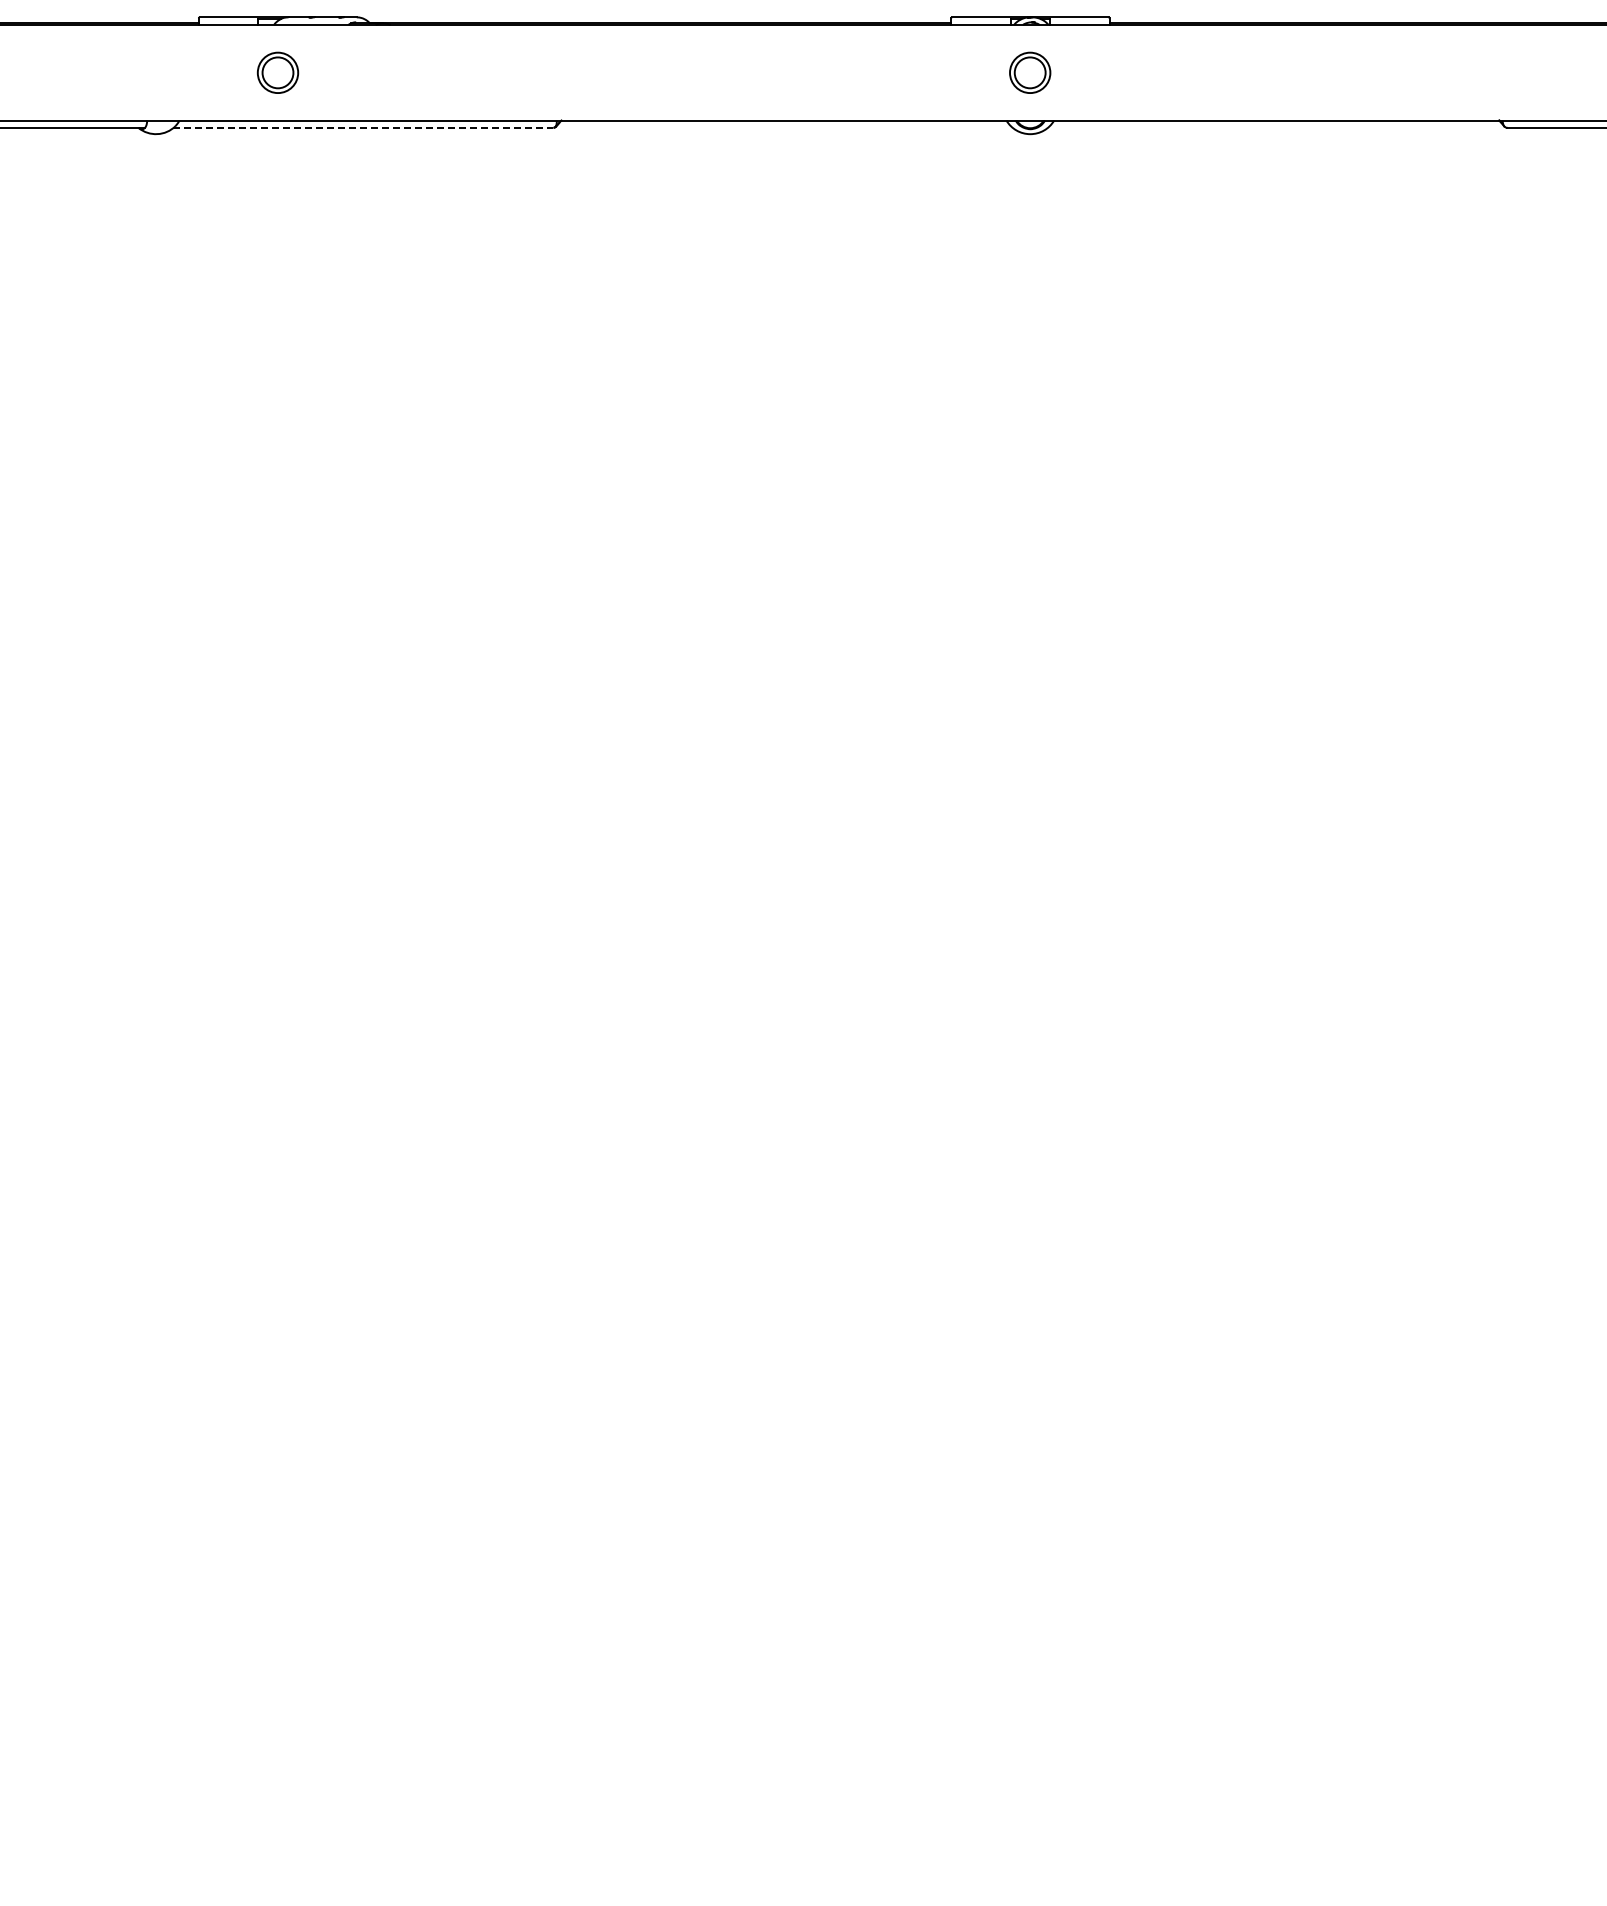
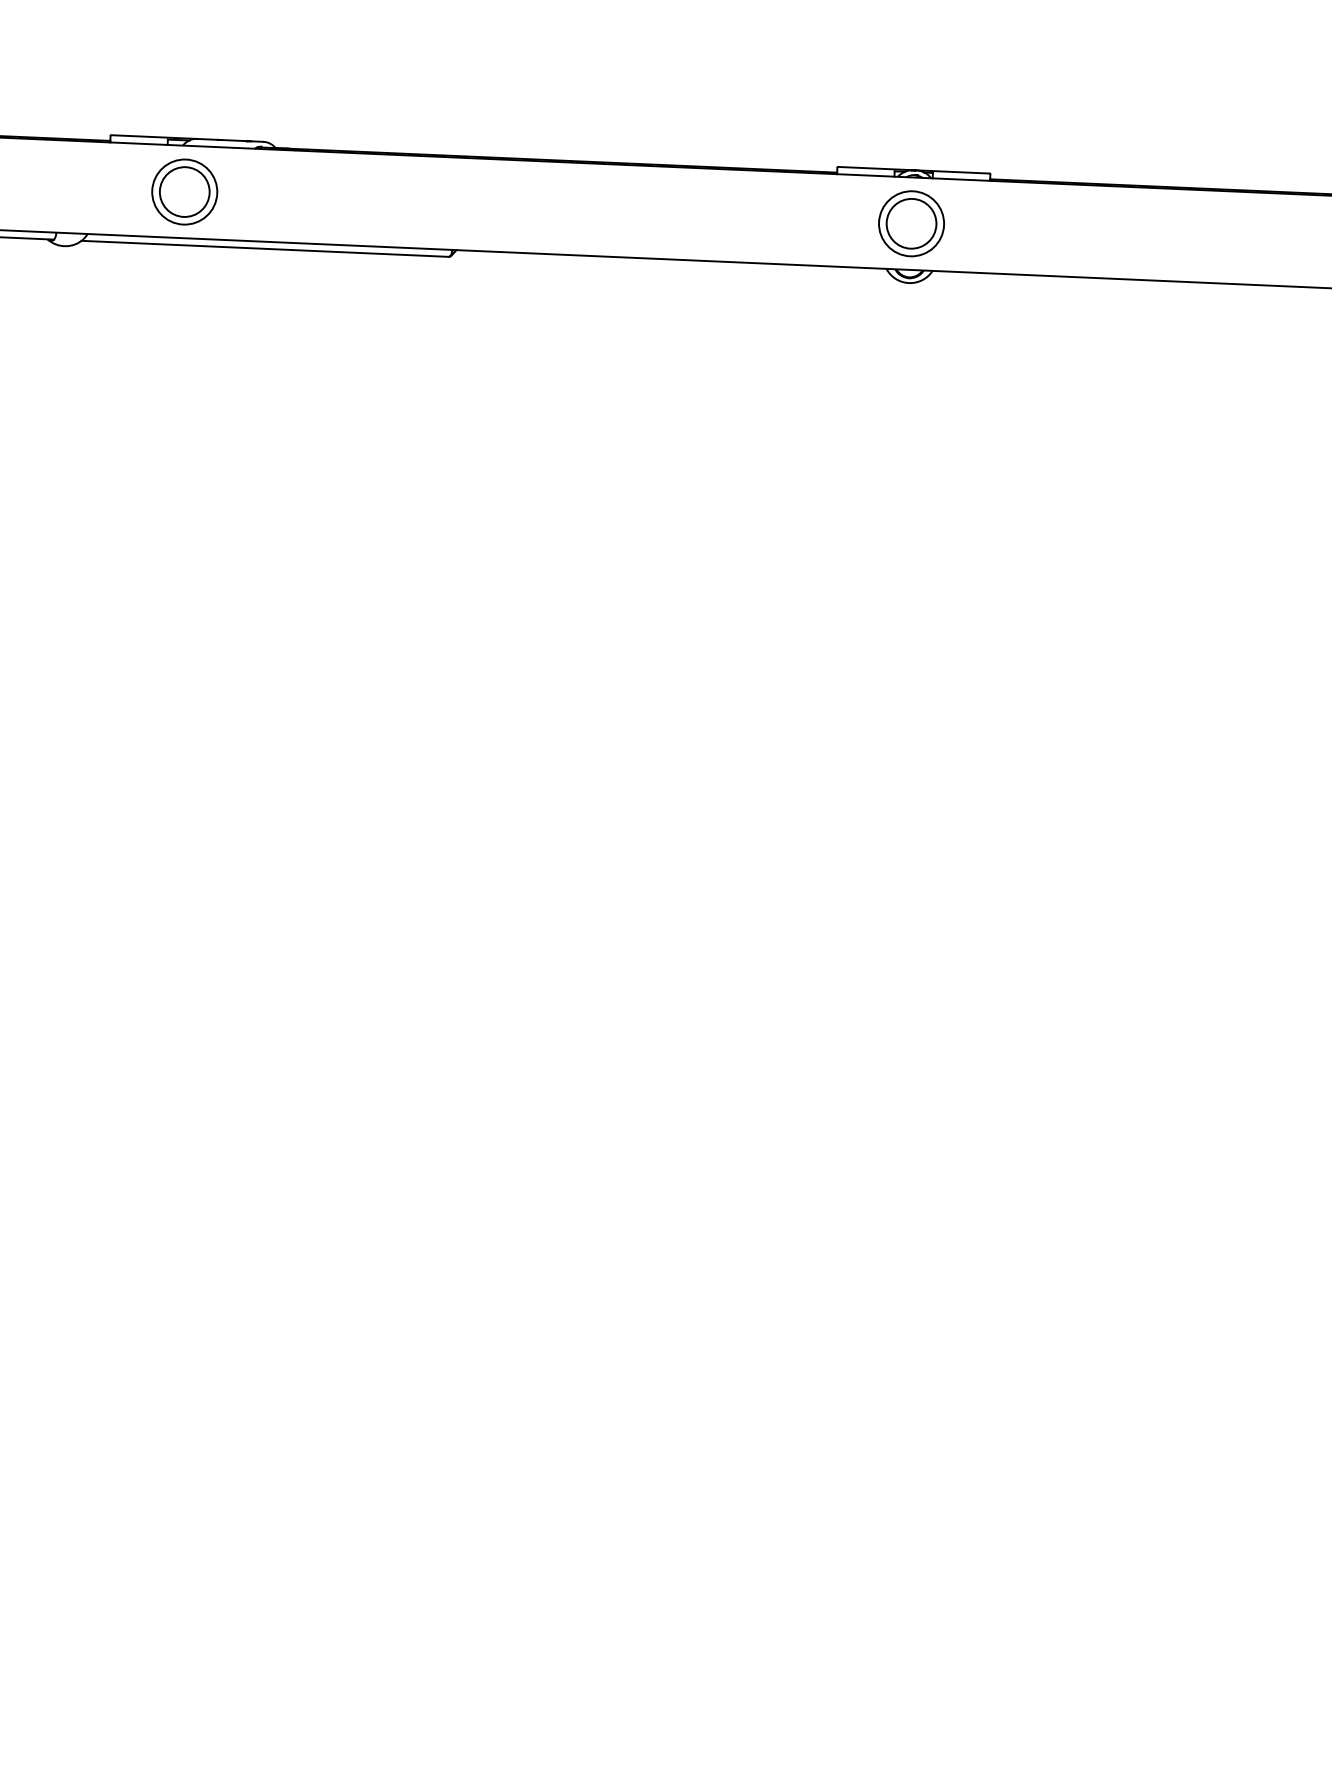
part: (277, 72) -> (184, 191), size x1.67
part: (1029, 72) -> (910, 223), size x1.67
line: (363, 127) -> (265, 248), dashed -> solid

